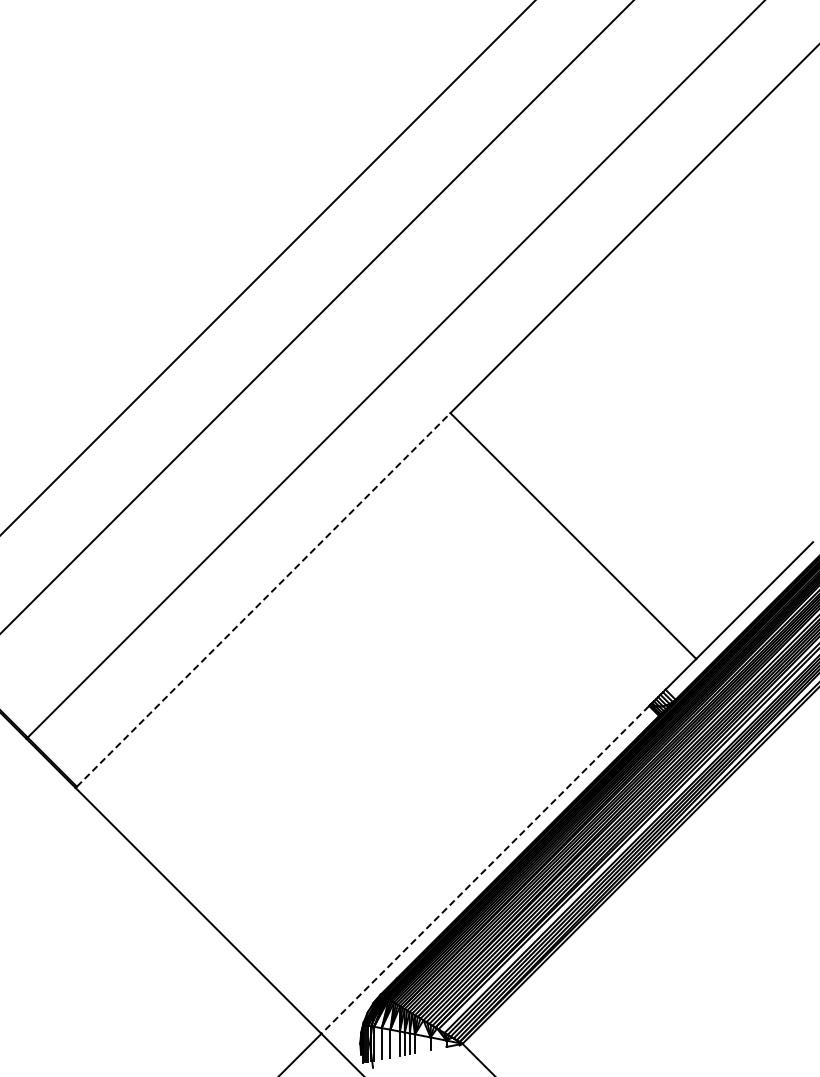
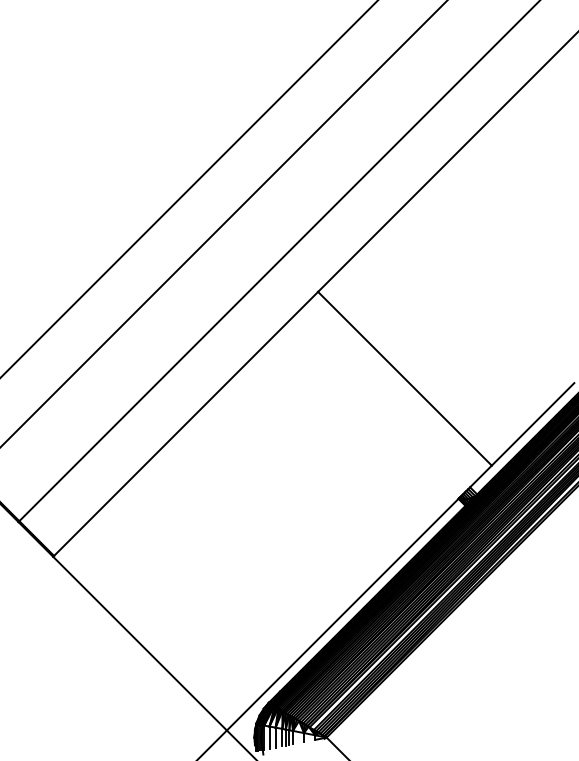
line: (264, 599) -> (186, 423), dashed -> solid
line: (485, 869) -> (342, 614), dashed -> solid

